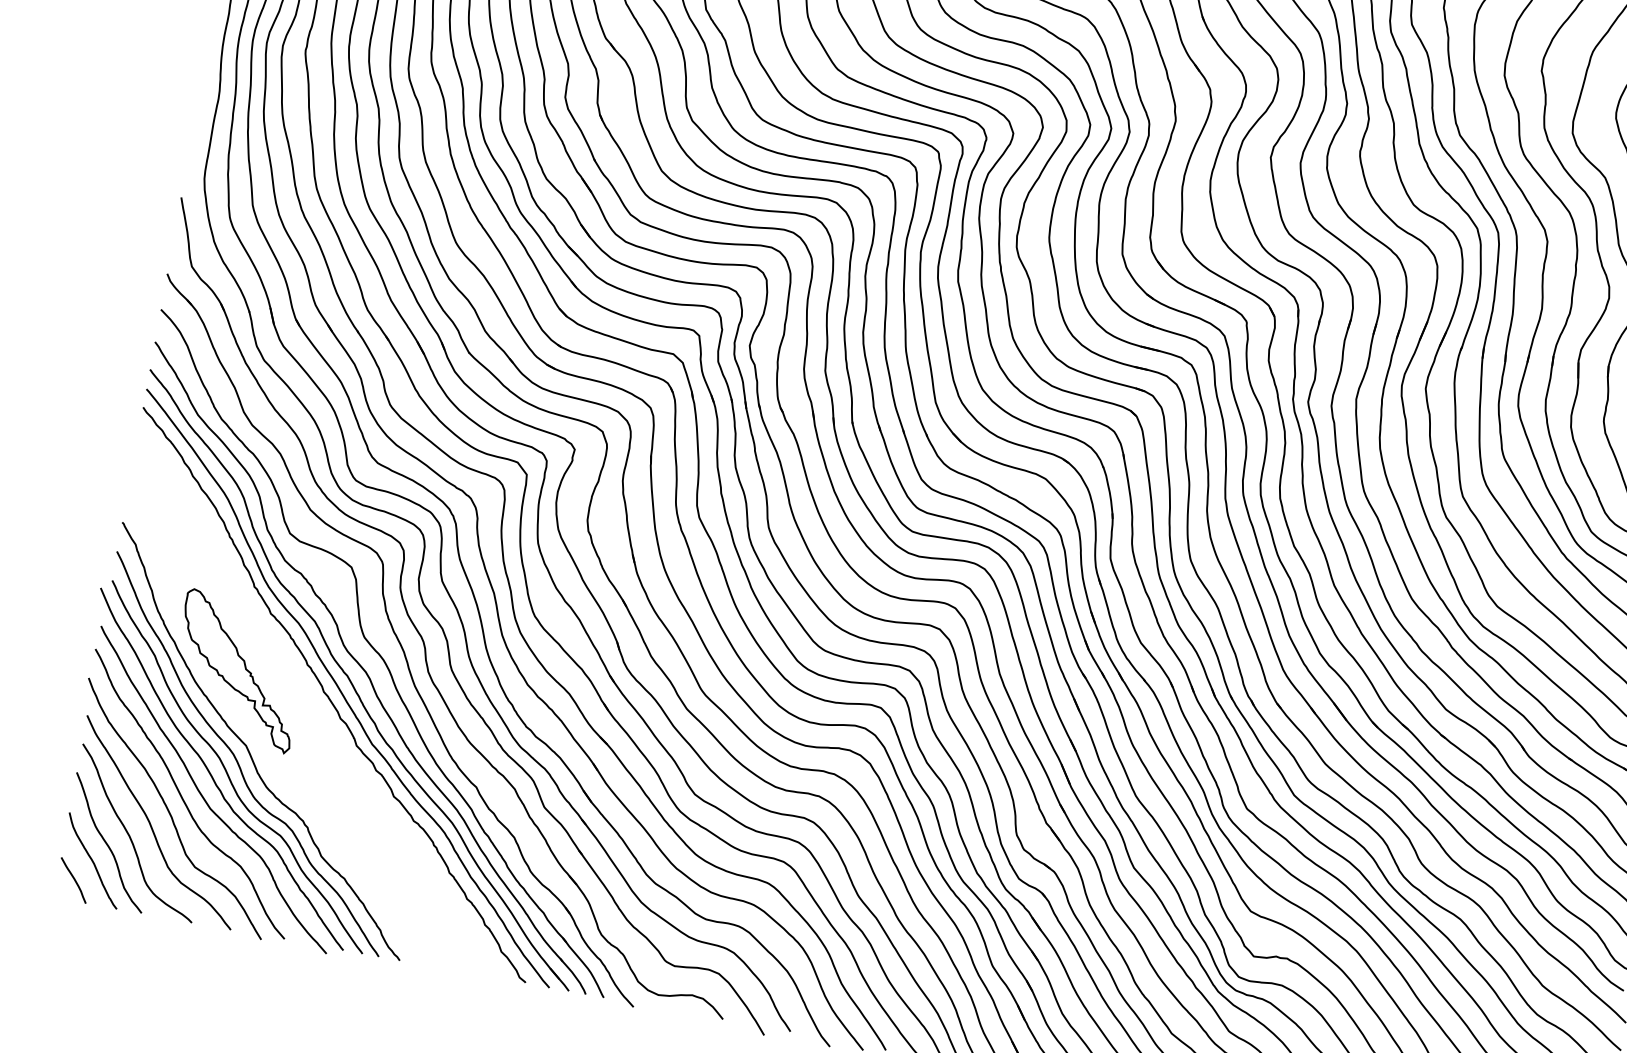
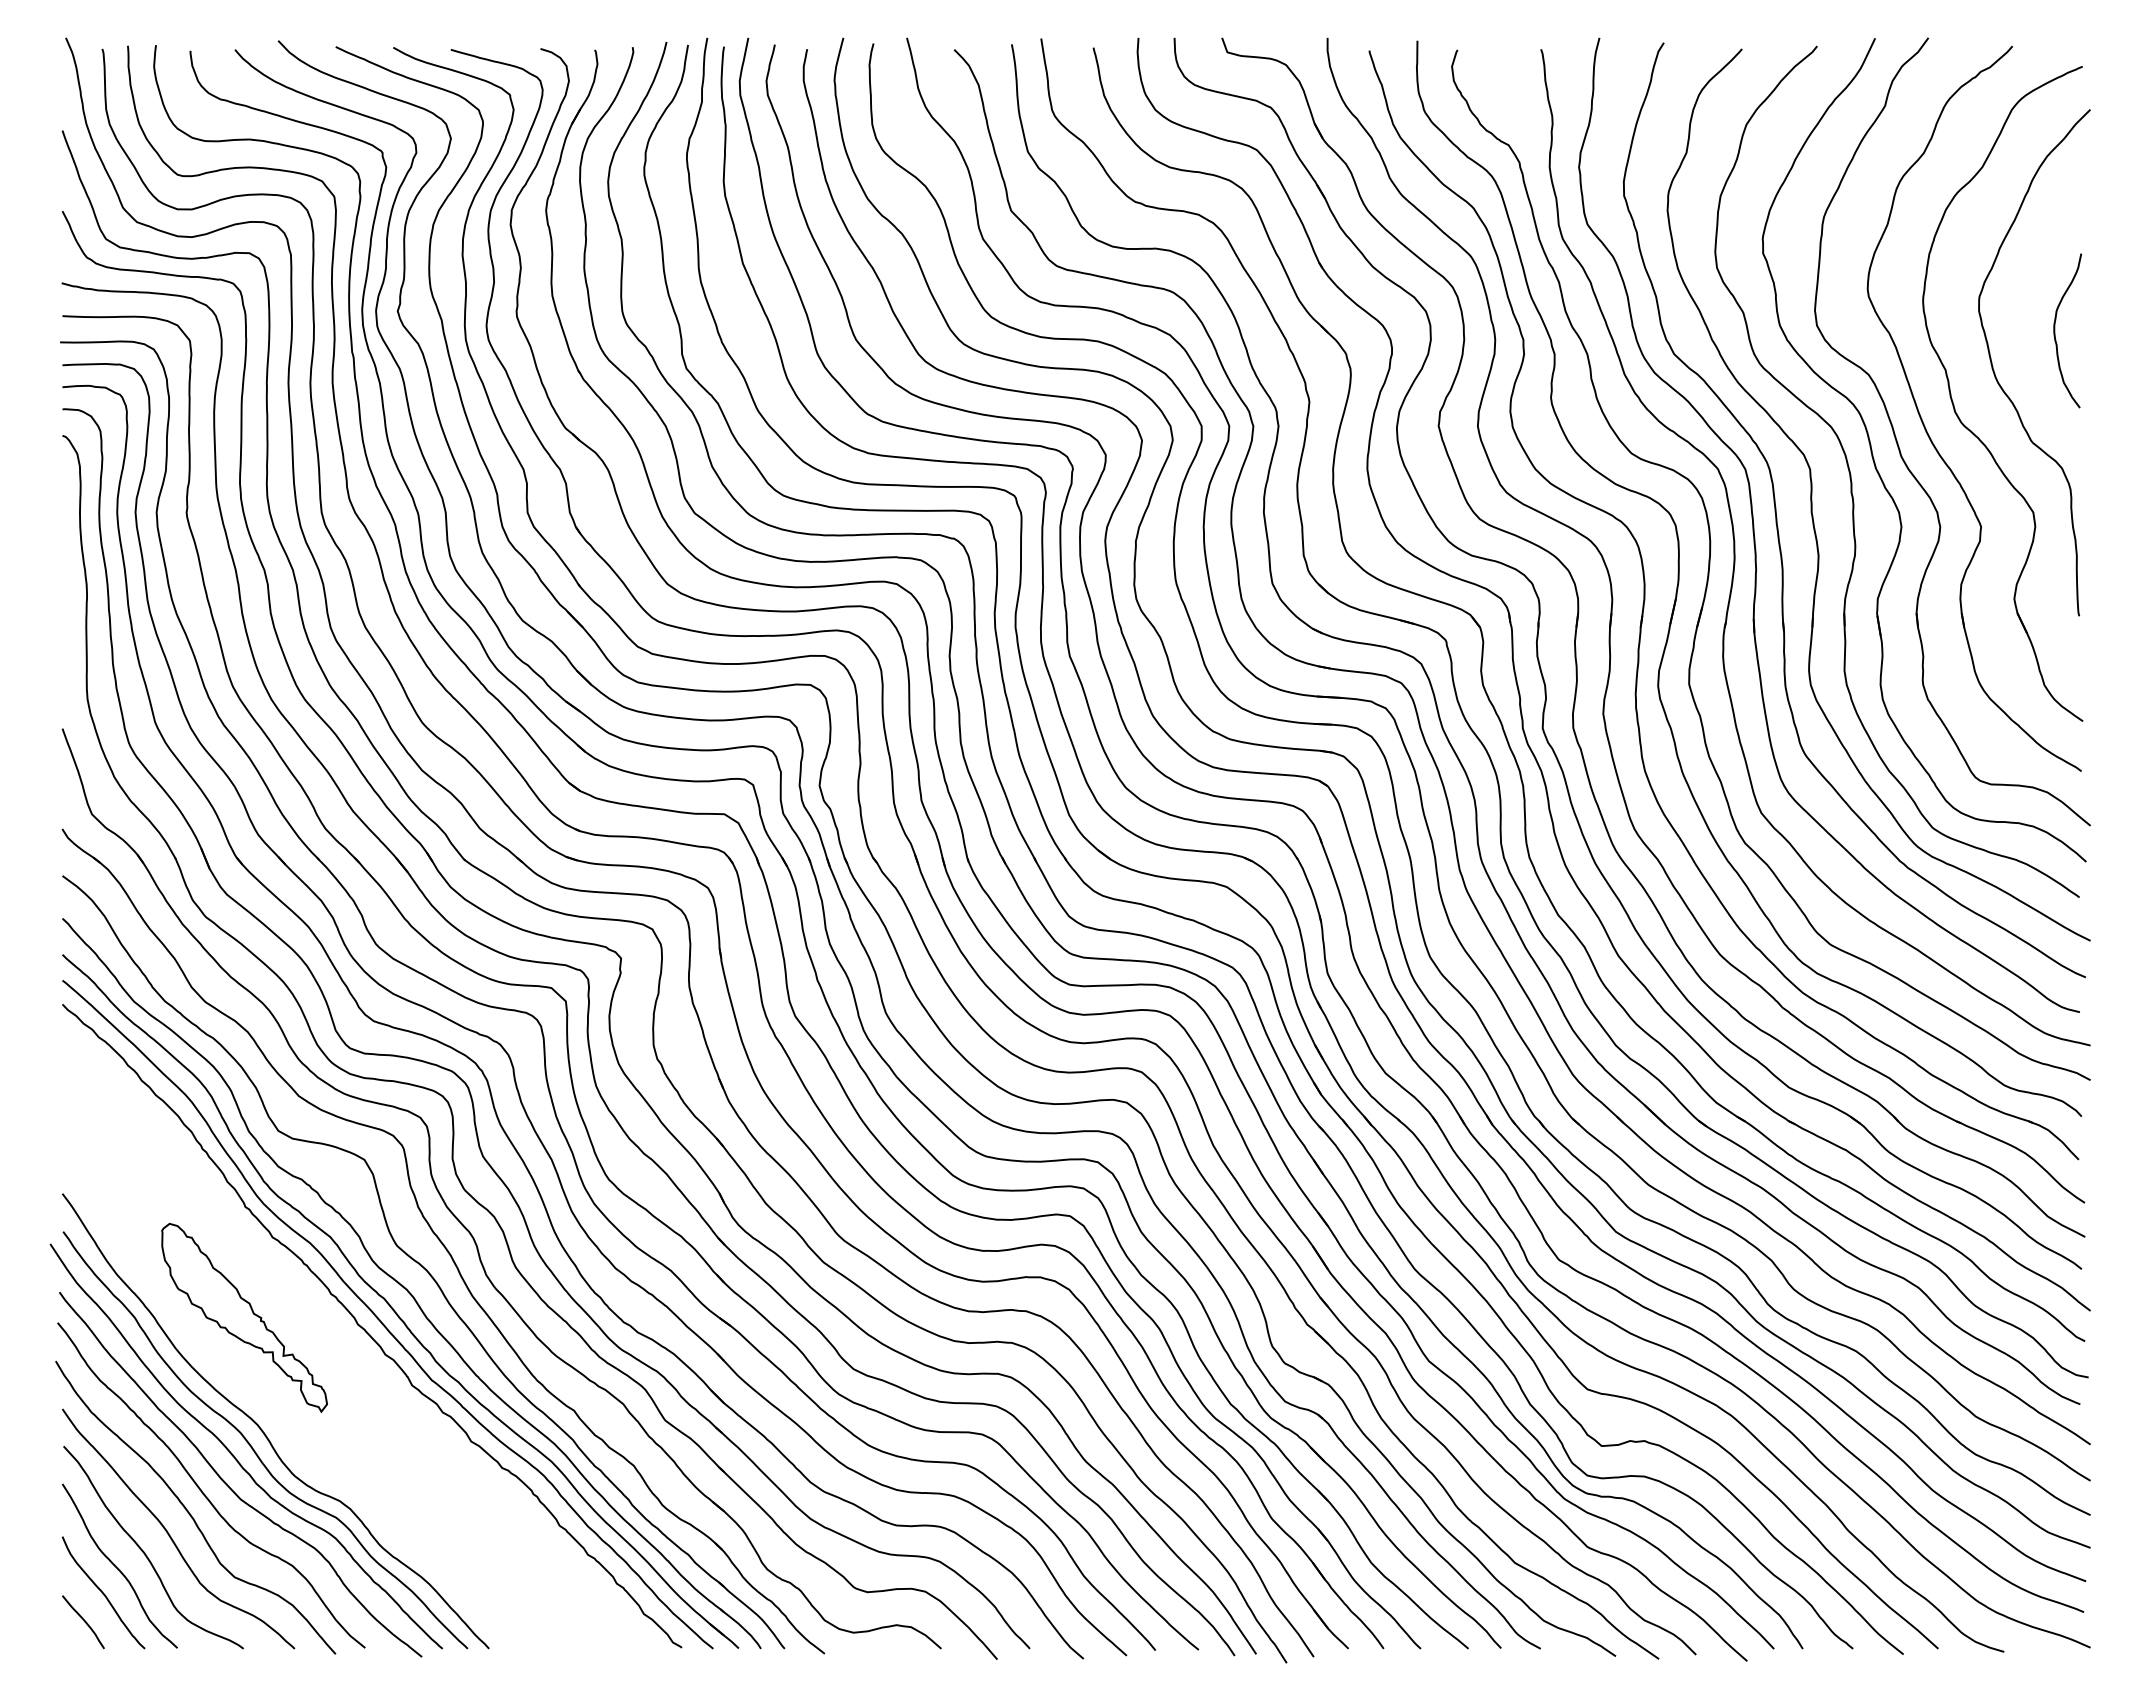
curve: (247, 746) -> (273, 1411), removed

